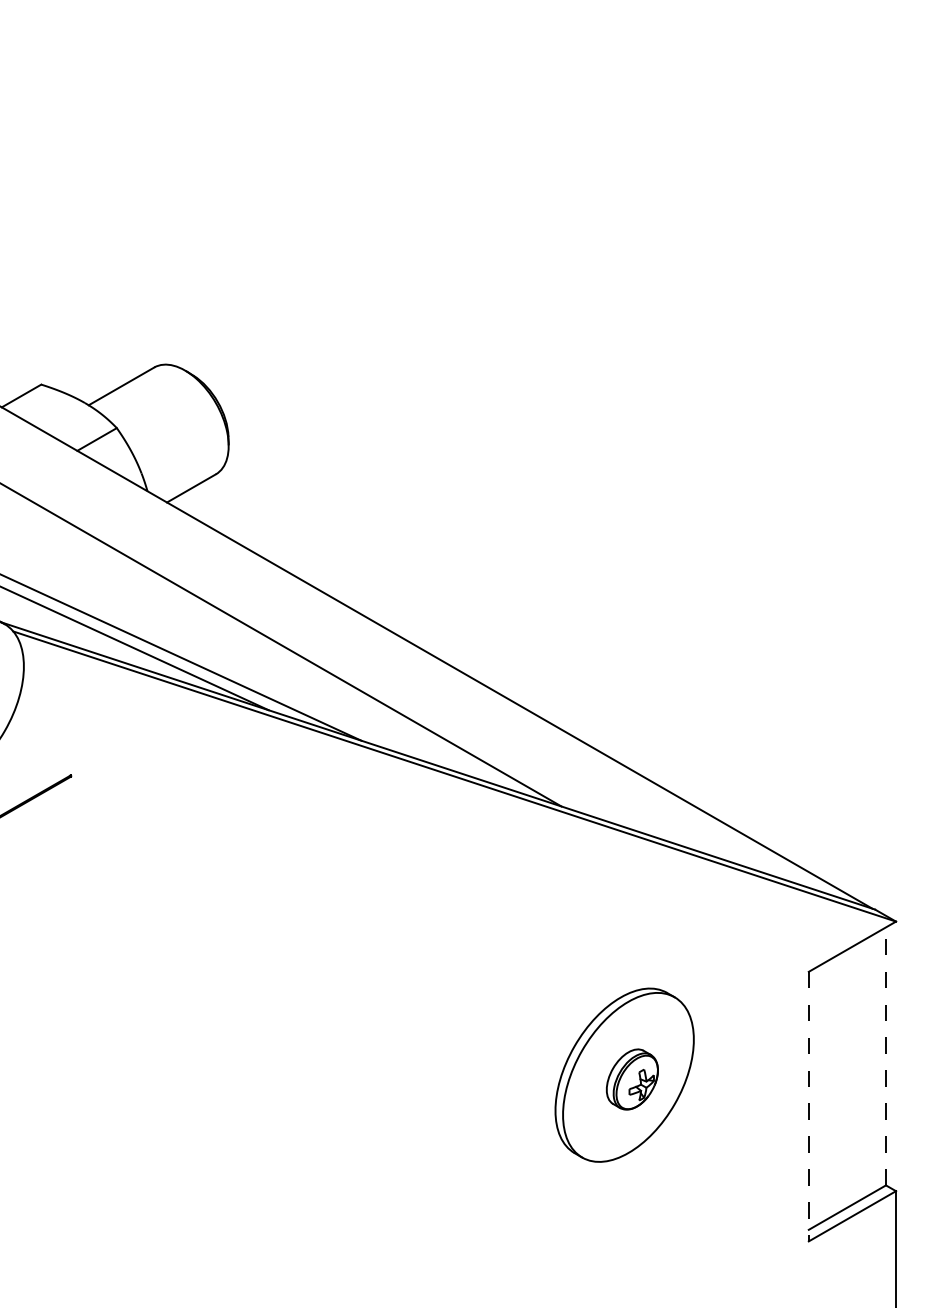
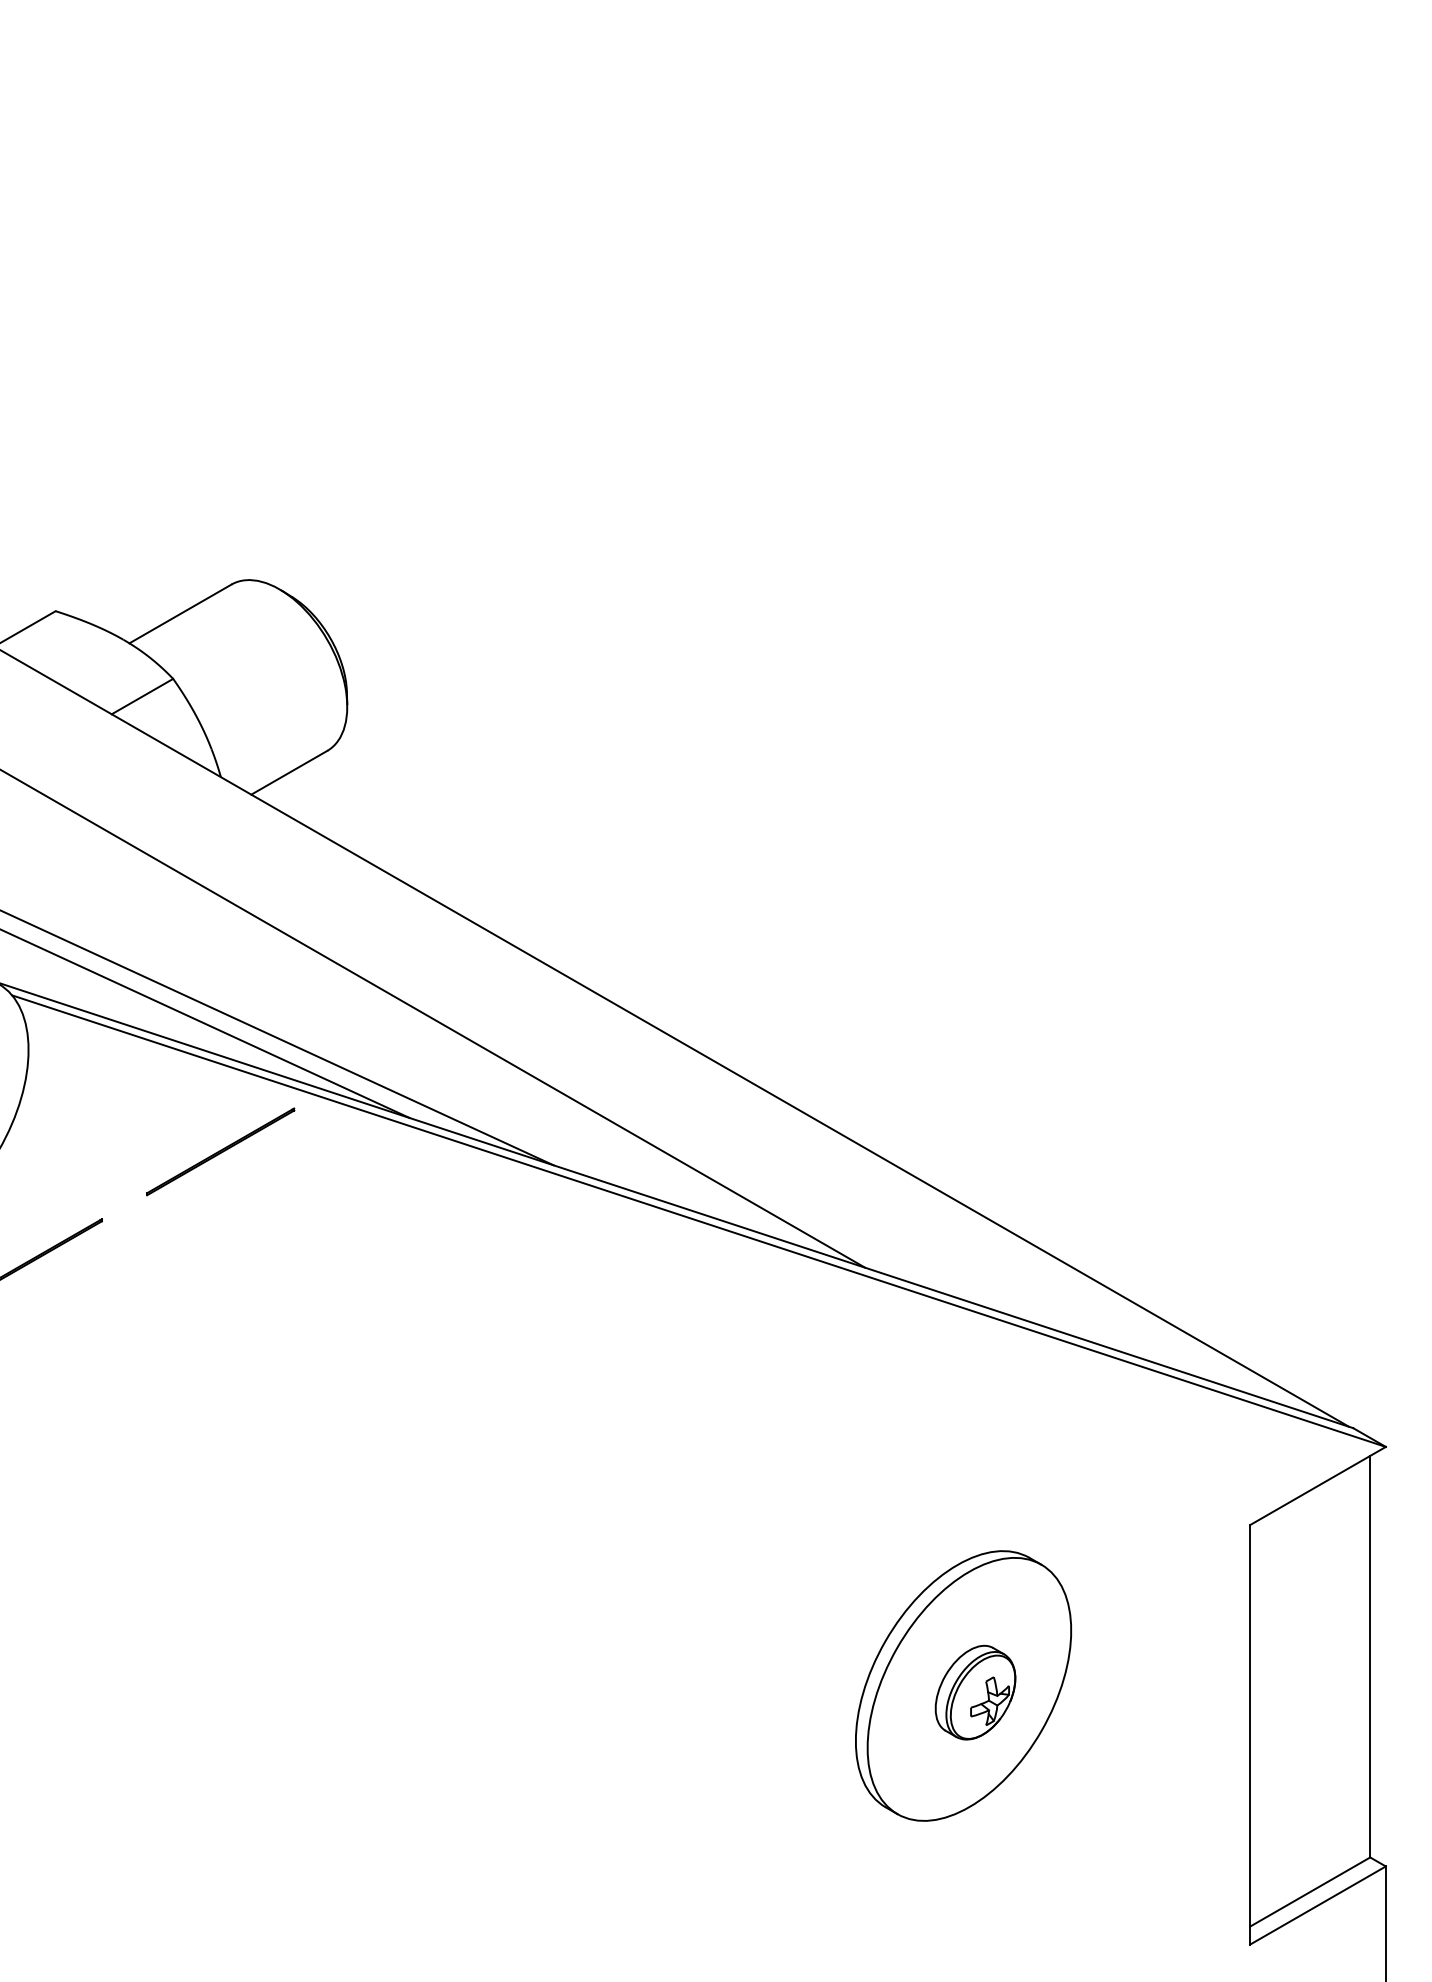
line: (147, 731) -> (220, 1151), added
line: (885, 1055) -> (1369, 1655), dashed -> solid
line: (808, 1106) -> (1249, 1734), dashed -> solid

